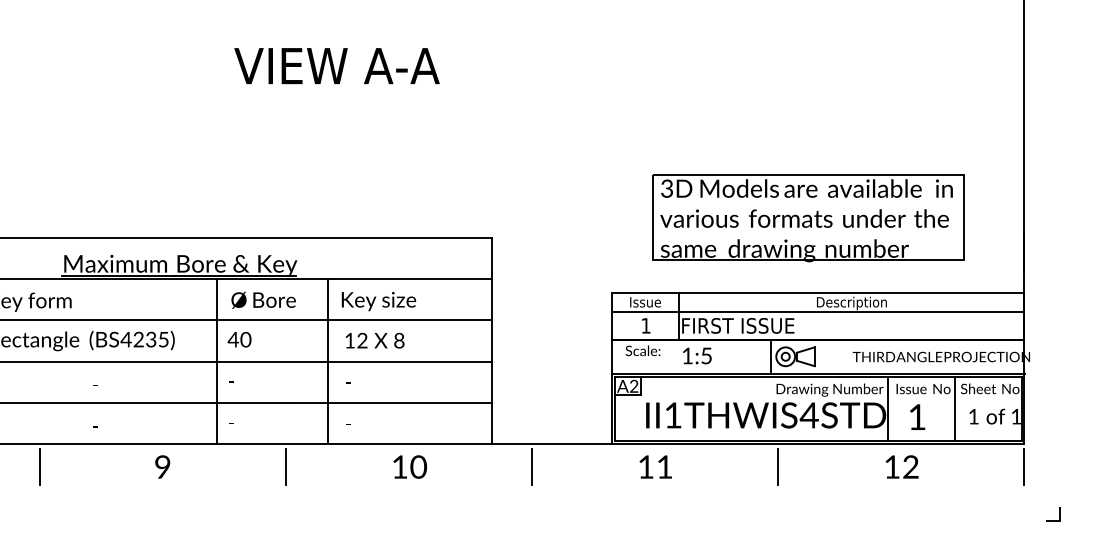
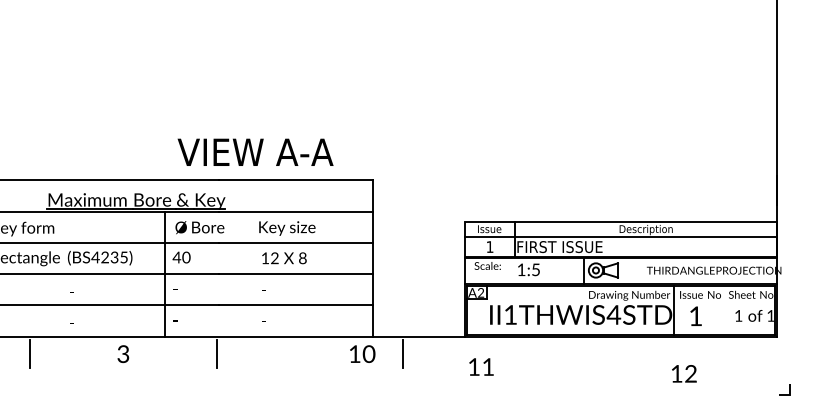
text: (336, 66) -> (255, 152), moved
part: (808, 218) -> (613, 165), removed
line: (327, 361) -> (248, 274), removed
line: (955, 409) -> (724, 310), removed
text: (162, 466) -> (123, 353), 9 -> 3
text: (409, 466) -> (362, 353), moved
text: (655, 466) -> (481, 366), moved
text: (901, 466) -> (683, 373), moved
line: (778, 467) -> (590, 354), removed
line: (1024, 467) -> (777, 354), removed
line: (1059, 514) -> (789, 390), moved

